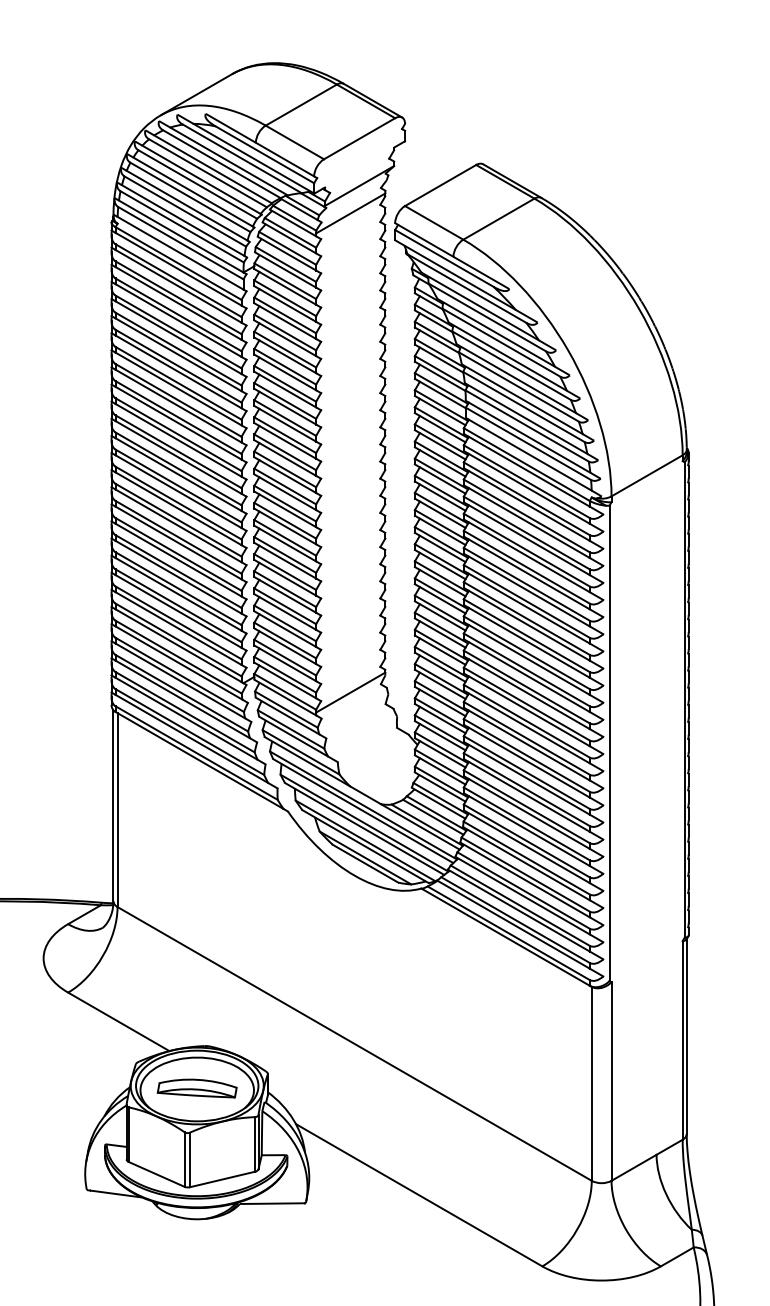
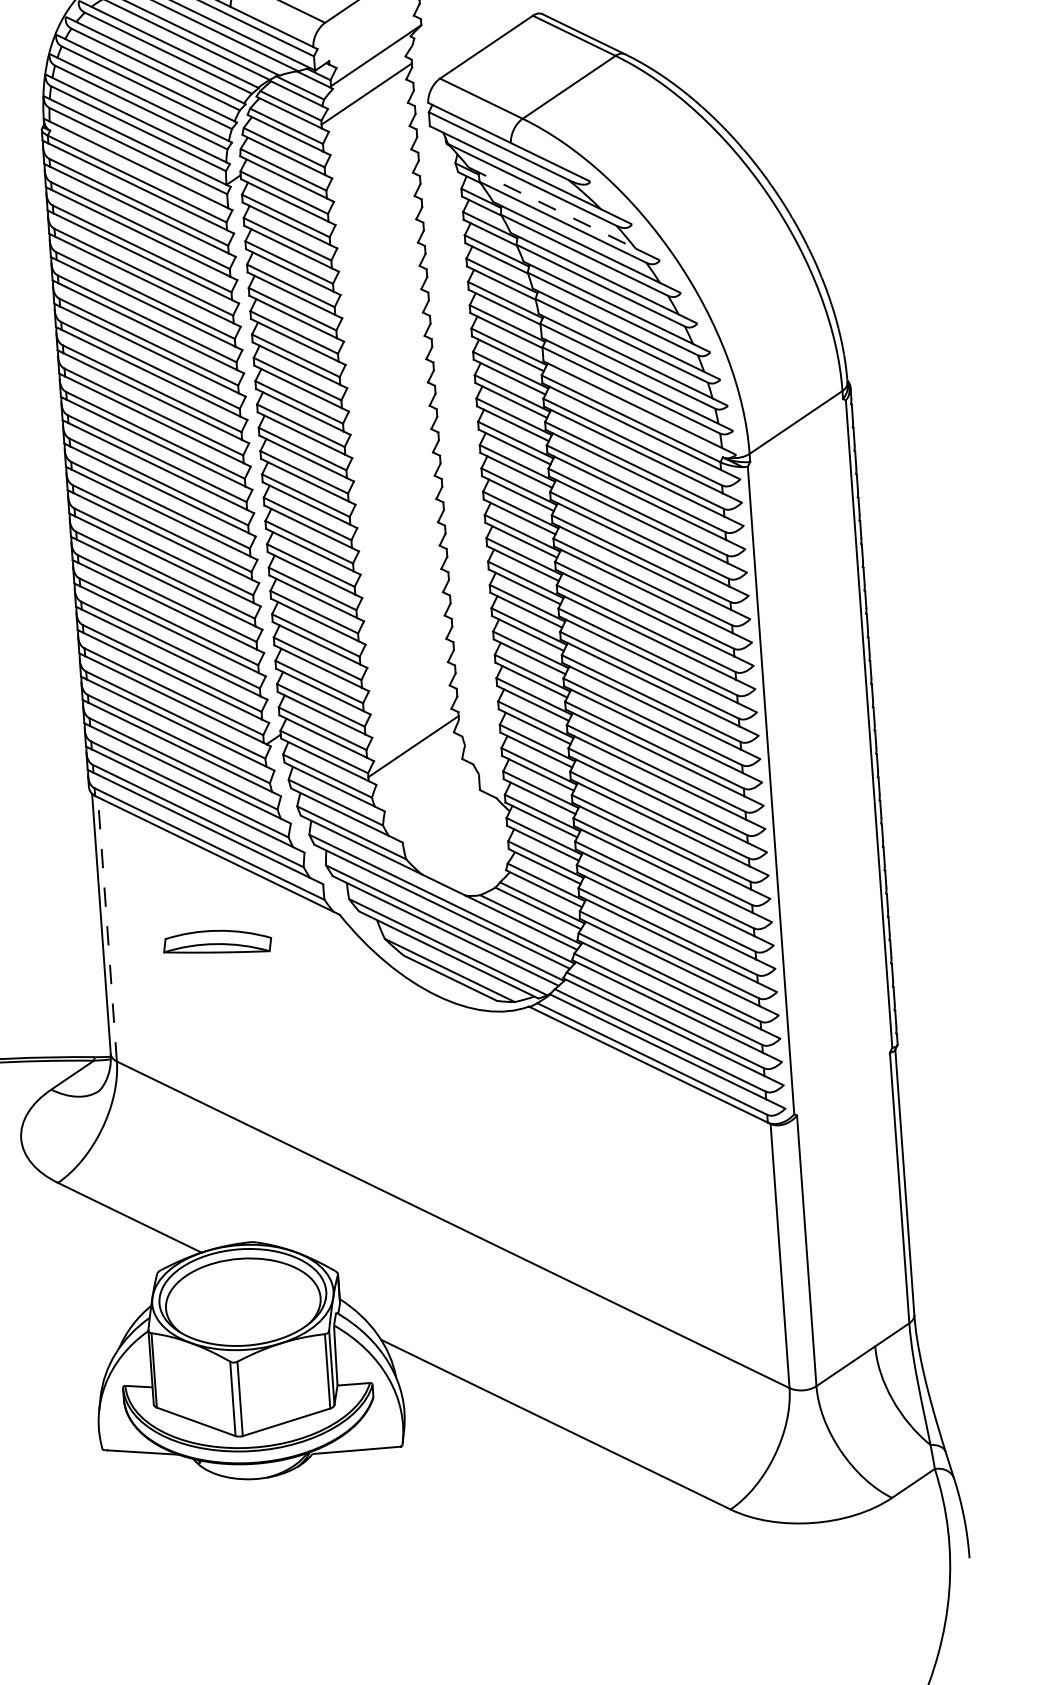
line: (480, 306) -> (552, 208), solid -> dashed
line: (117, 810) -> (107, 929), solid -> dashed
part: (196, 1088) -> (216, 942), moved

